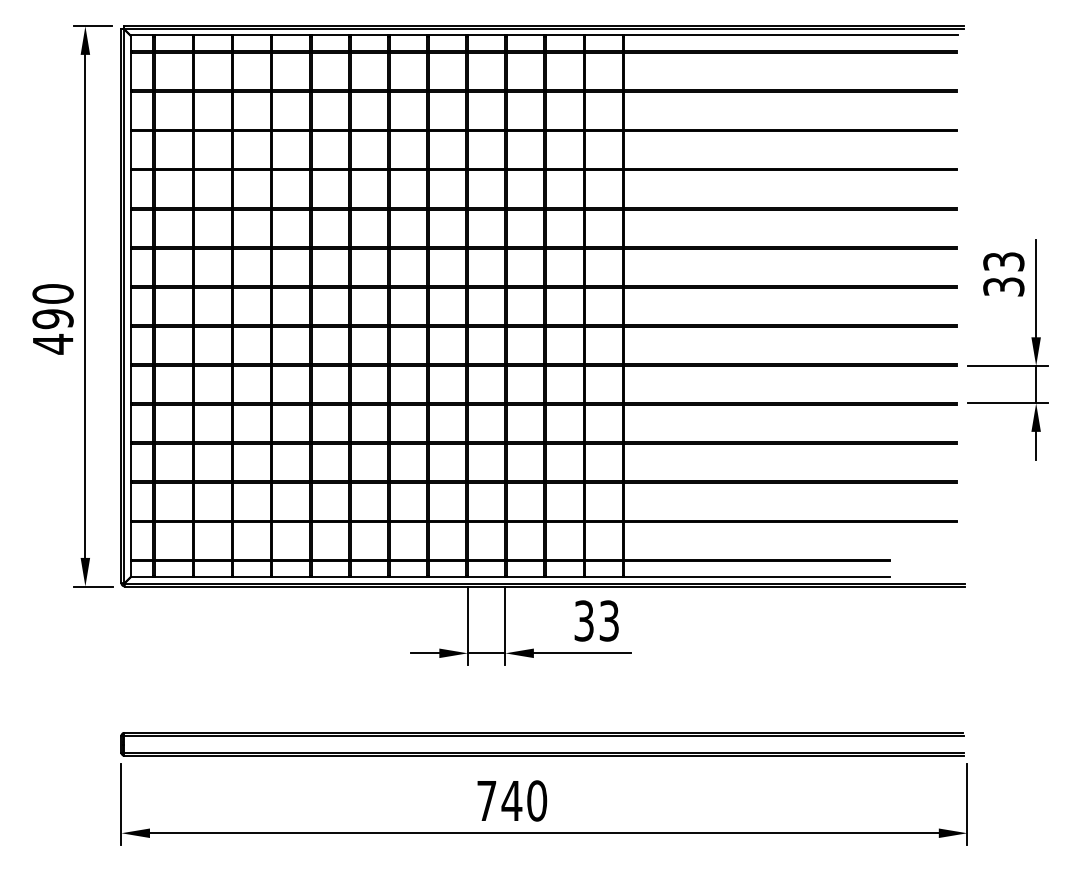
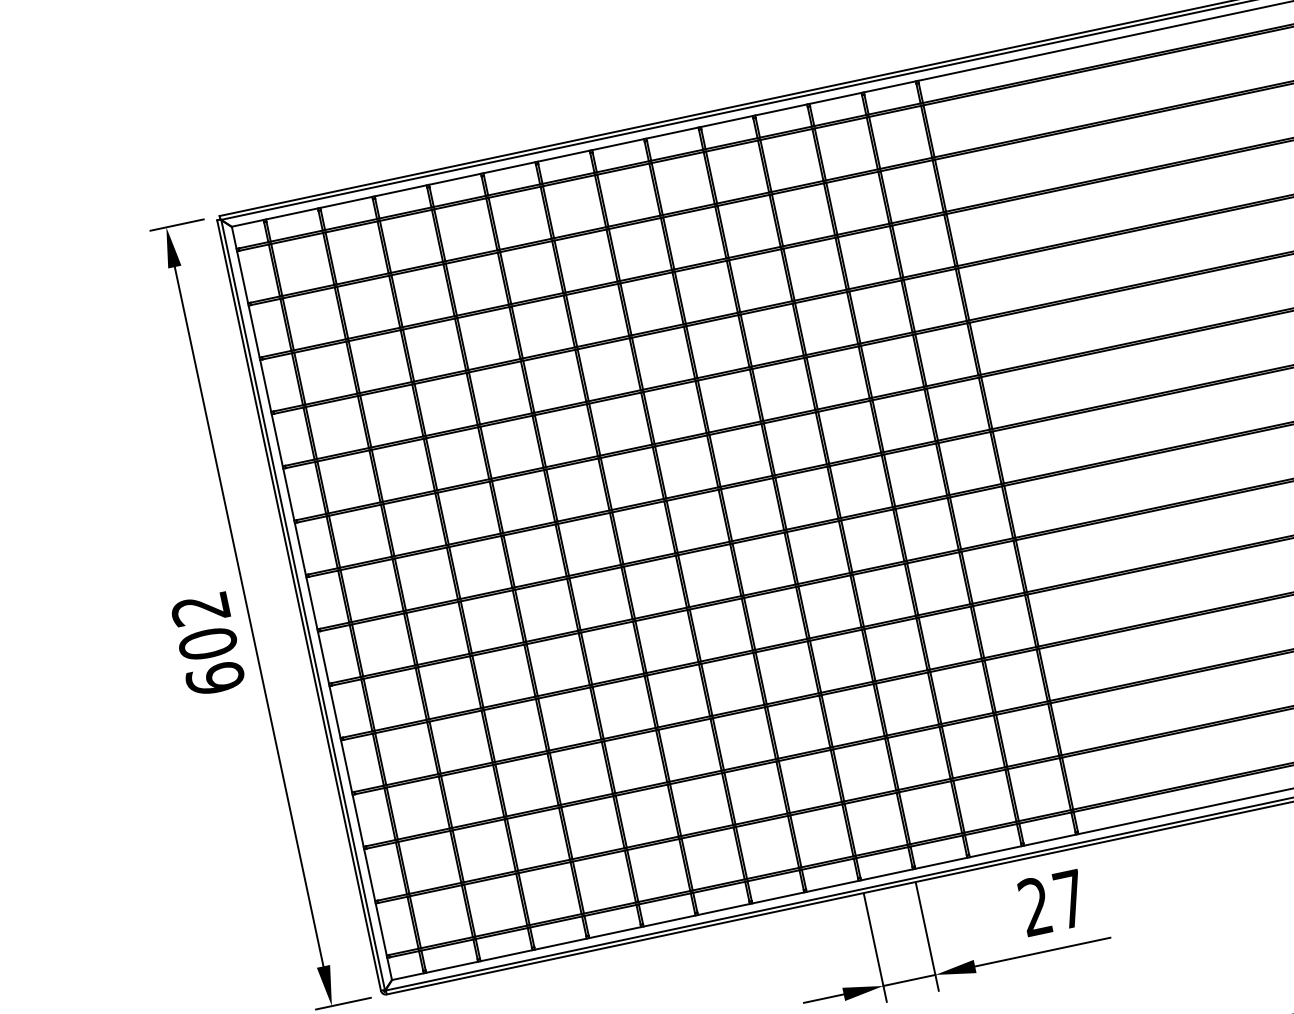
text: (52, 319) -> (207, 644), 490 -> 602
text: (596, 620) -> (1052, 902), 33 -> 27

